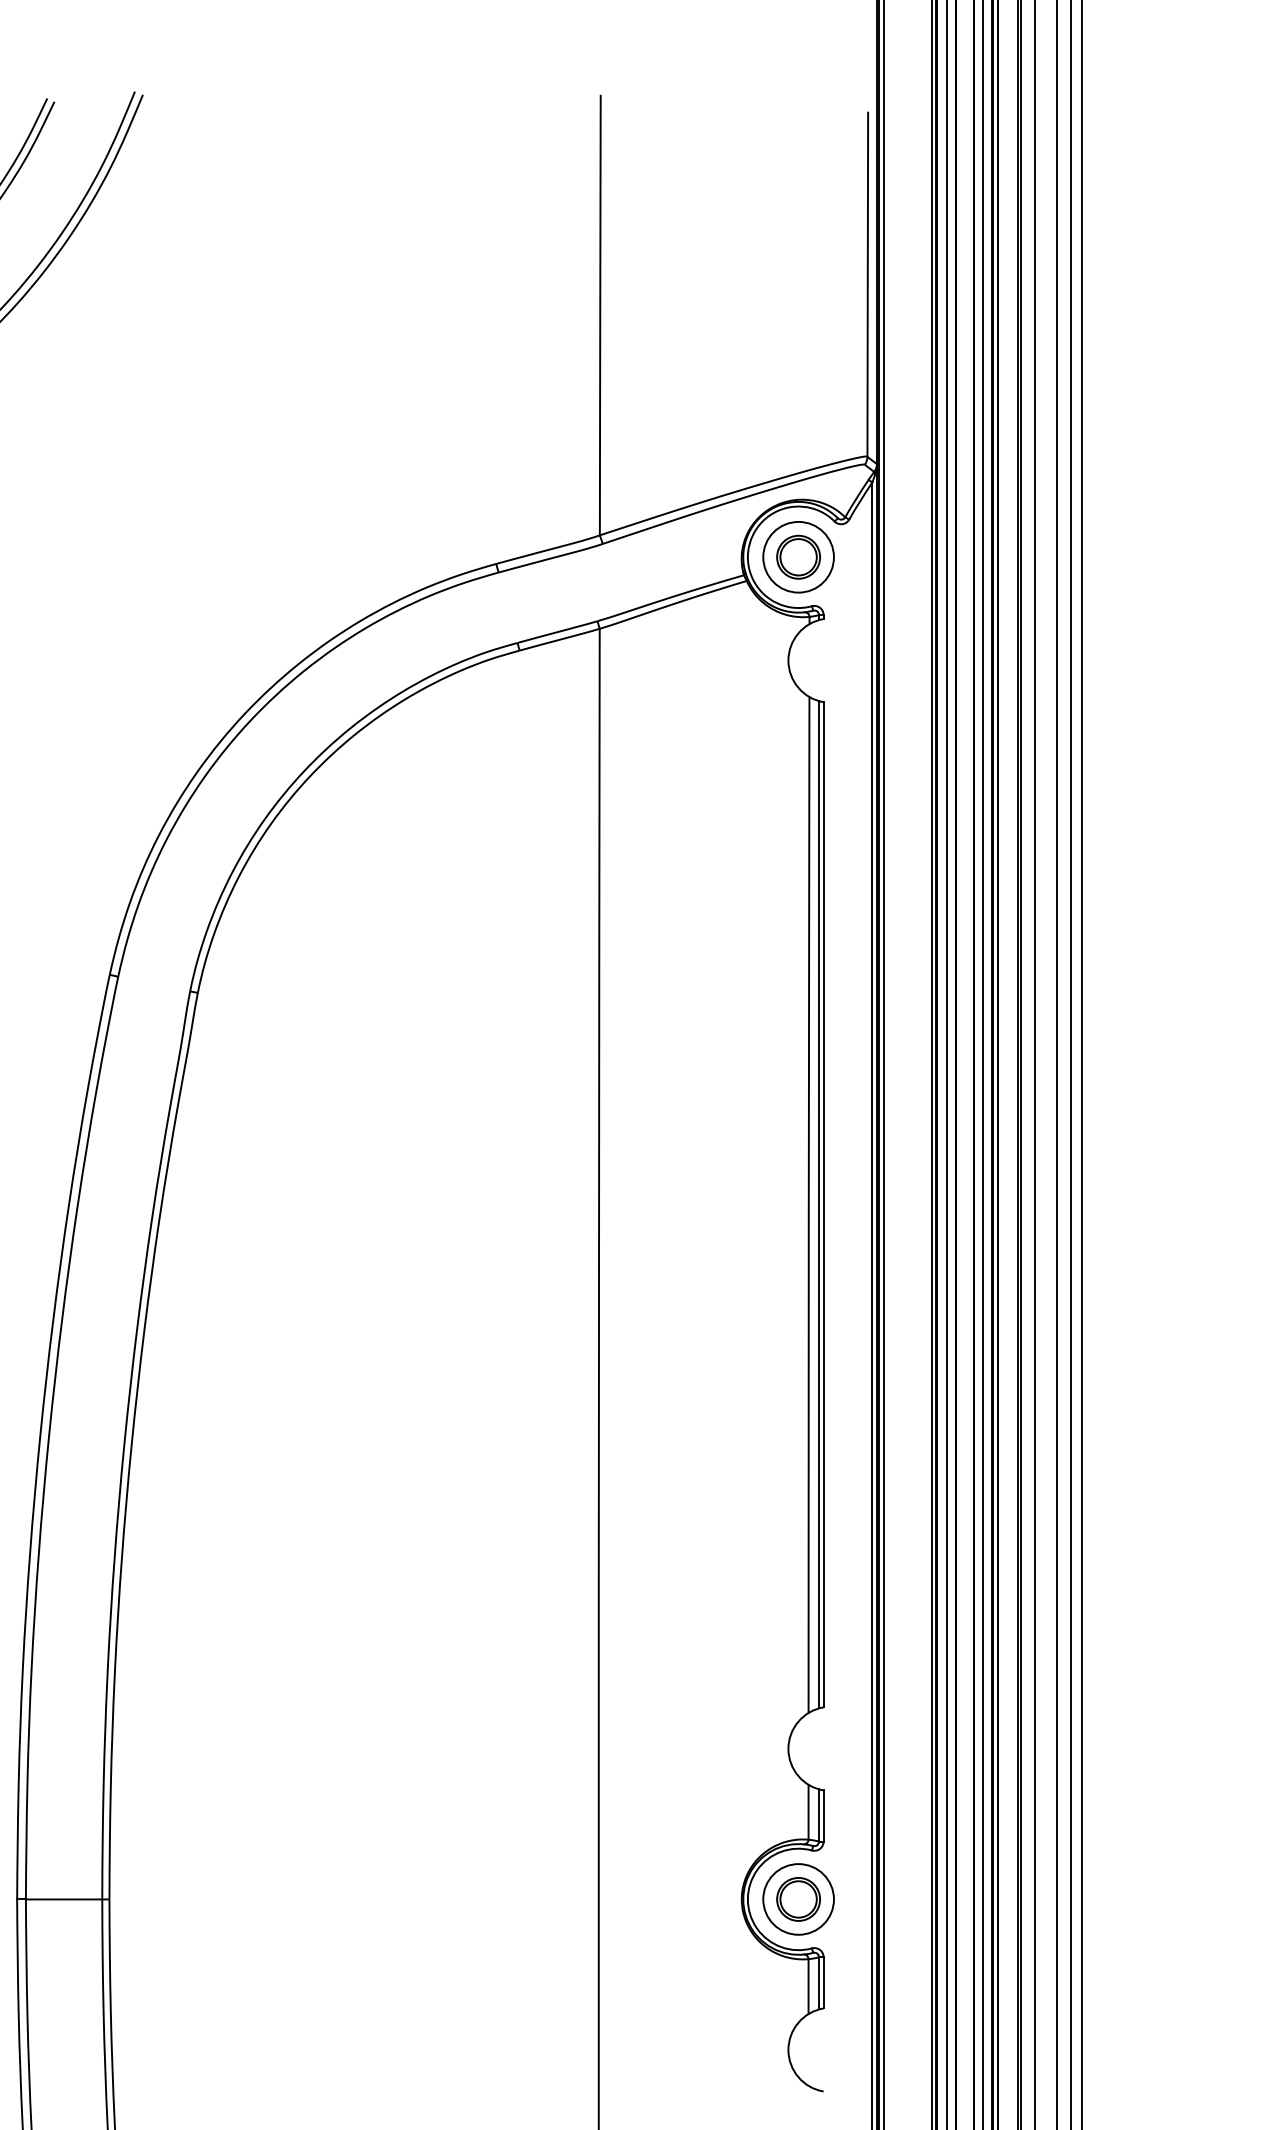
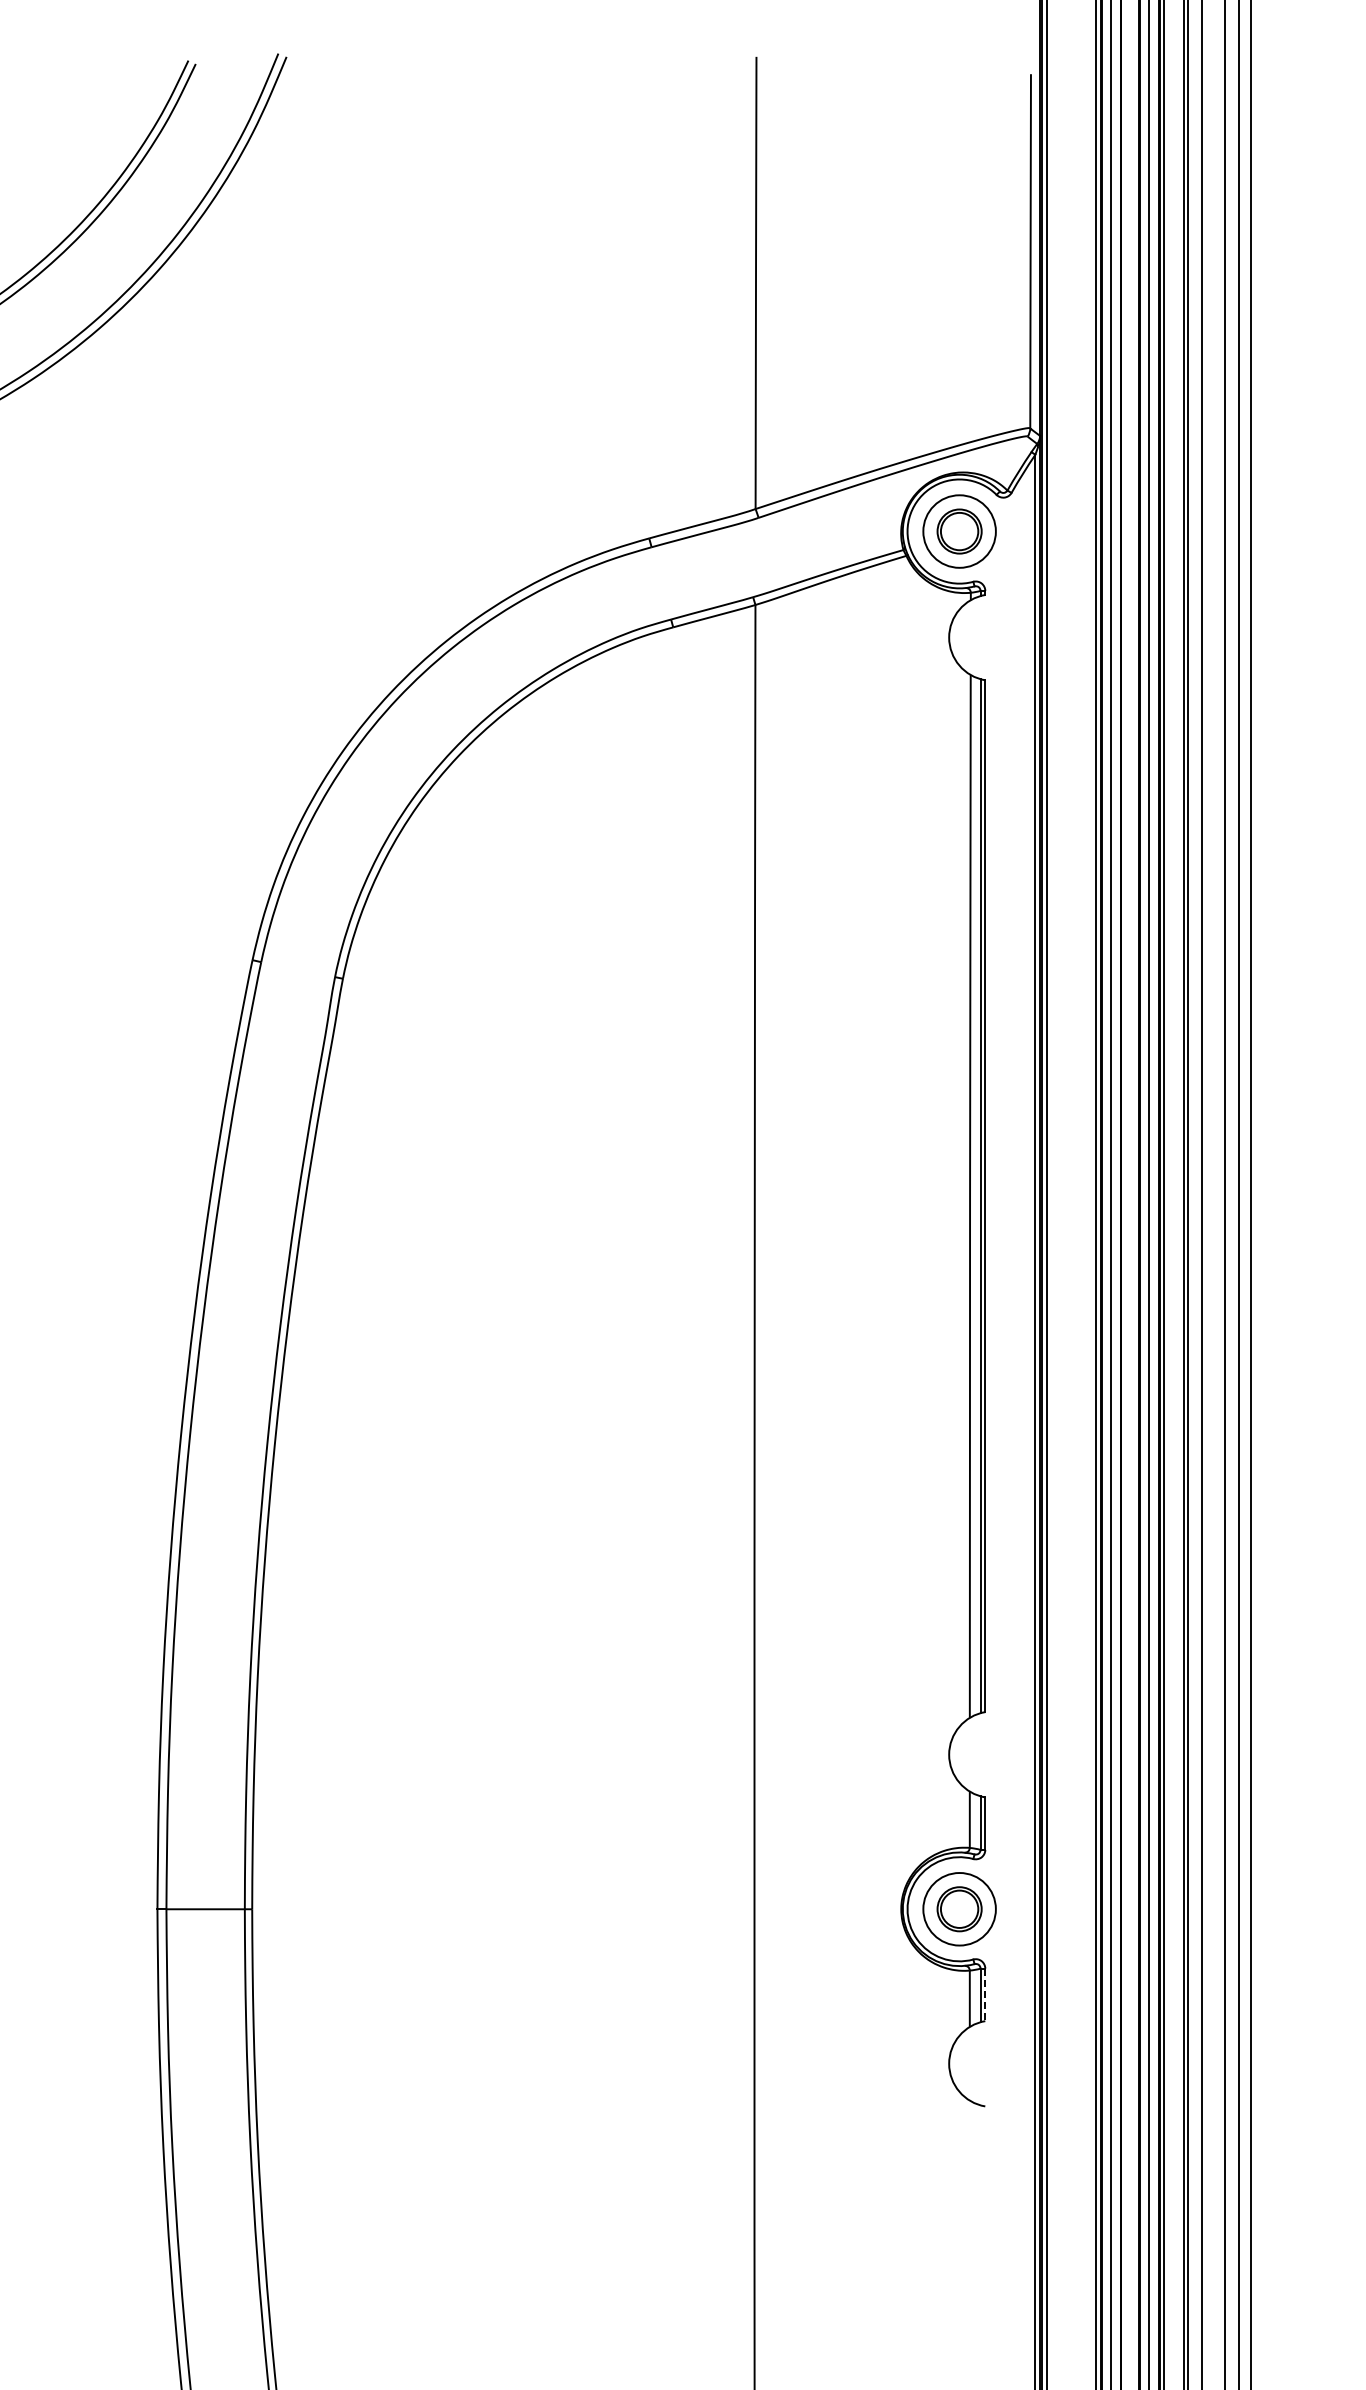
line: (823, 1983) -> (985, 1995), solid -> dashed

